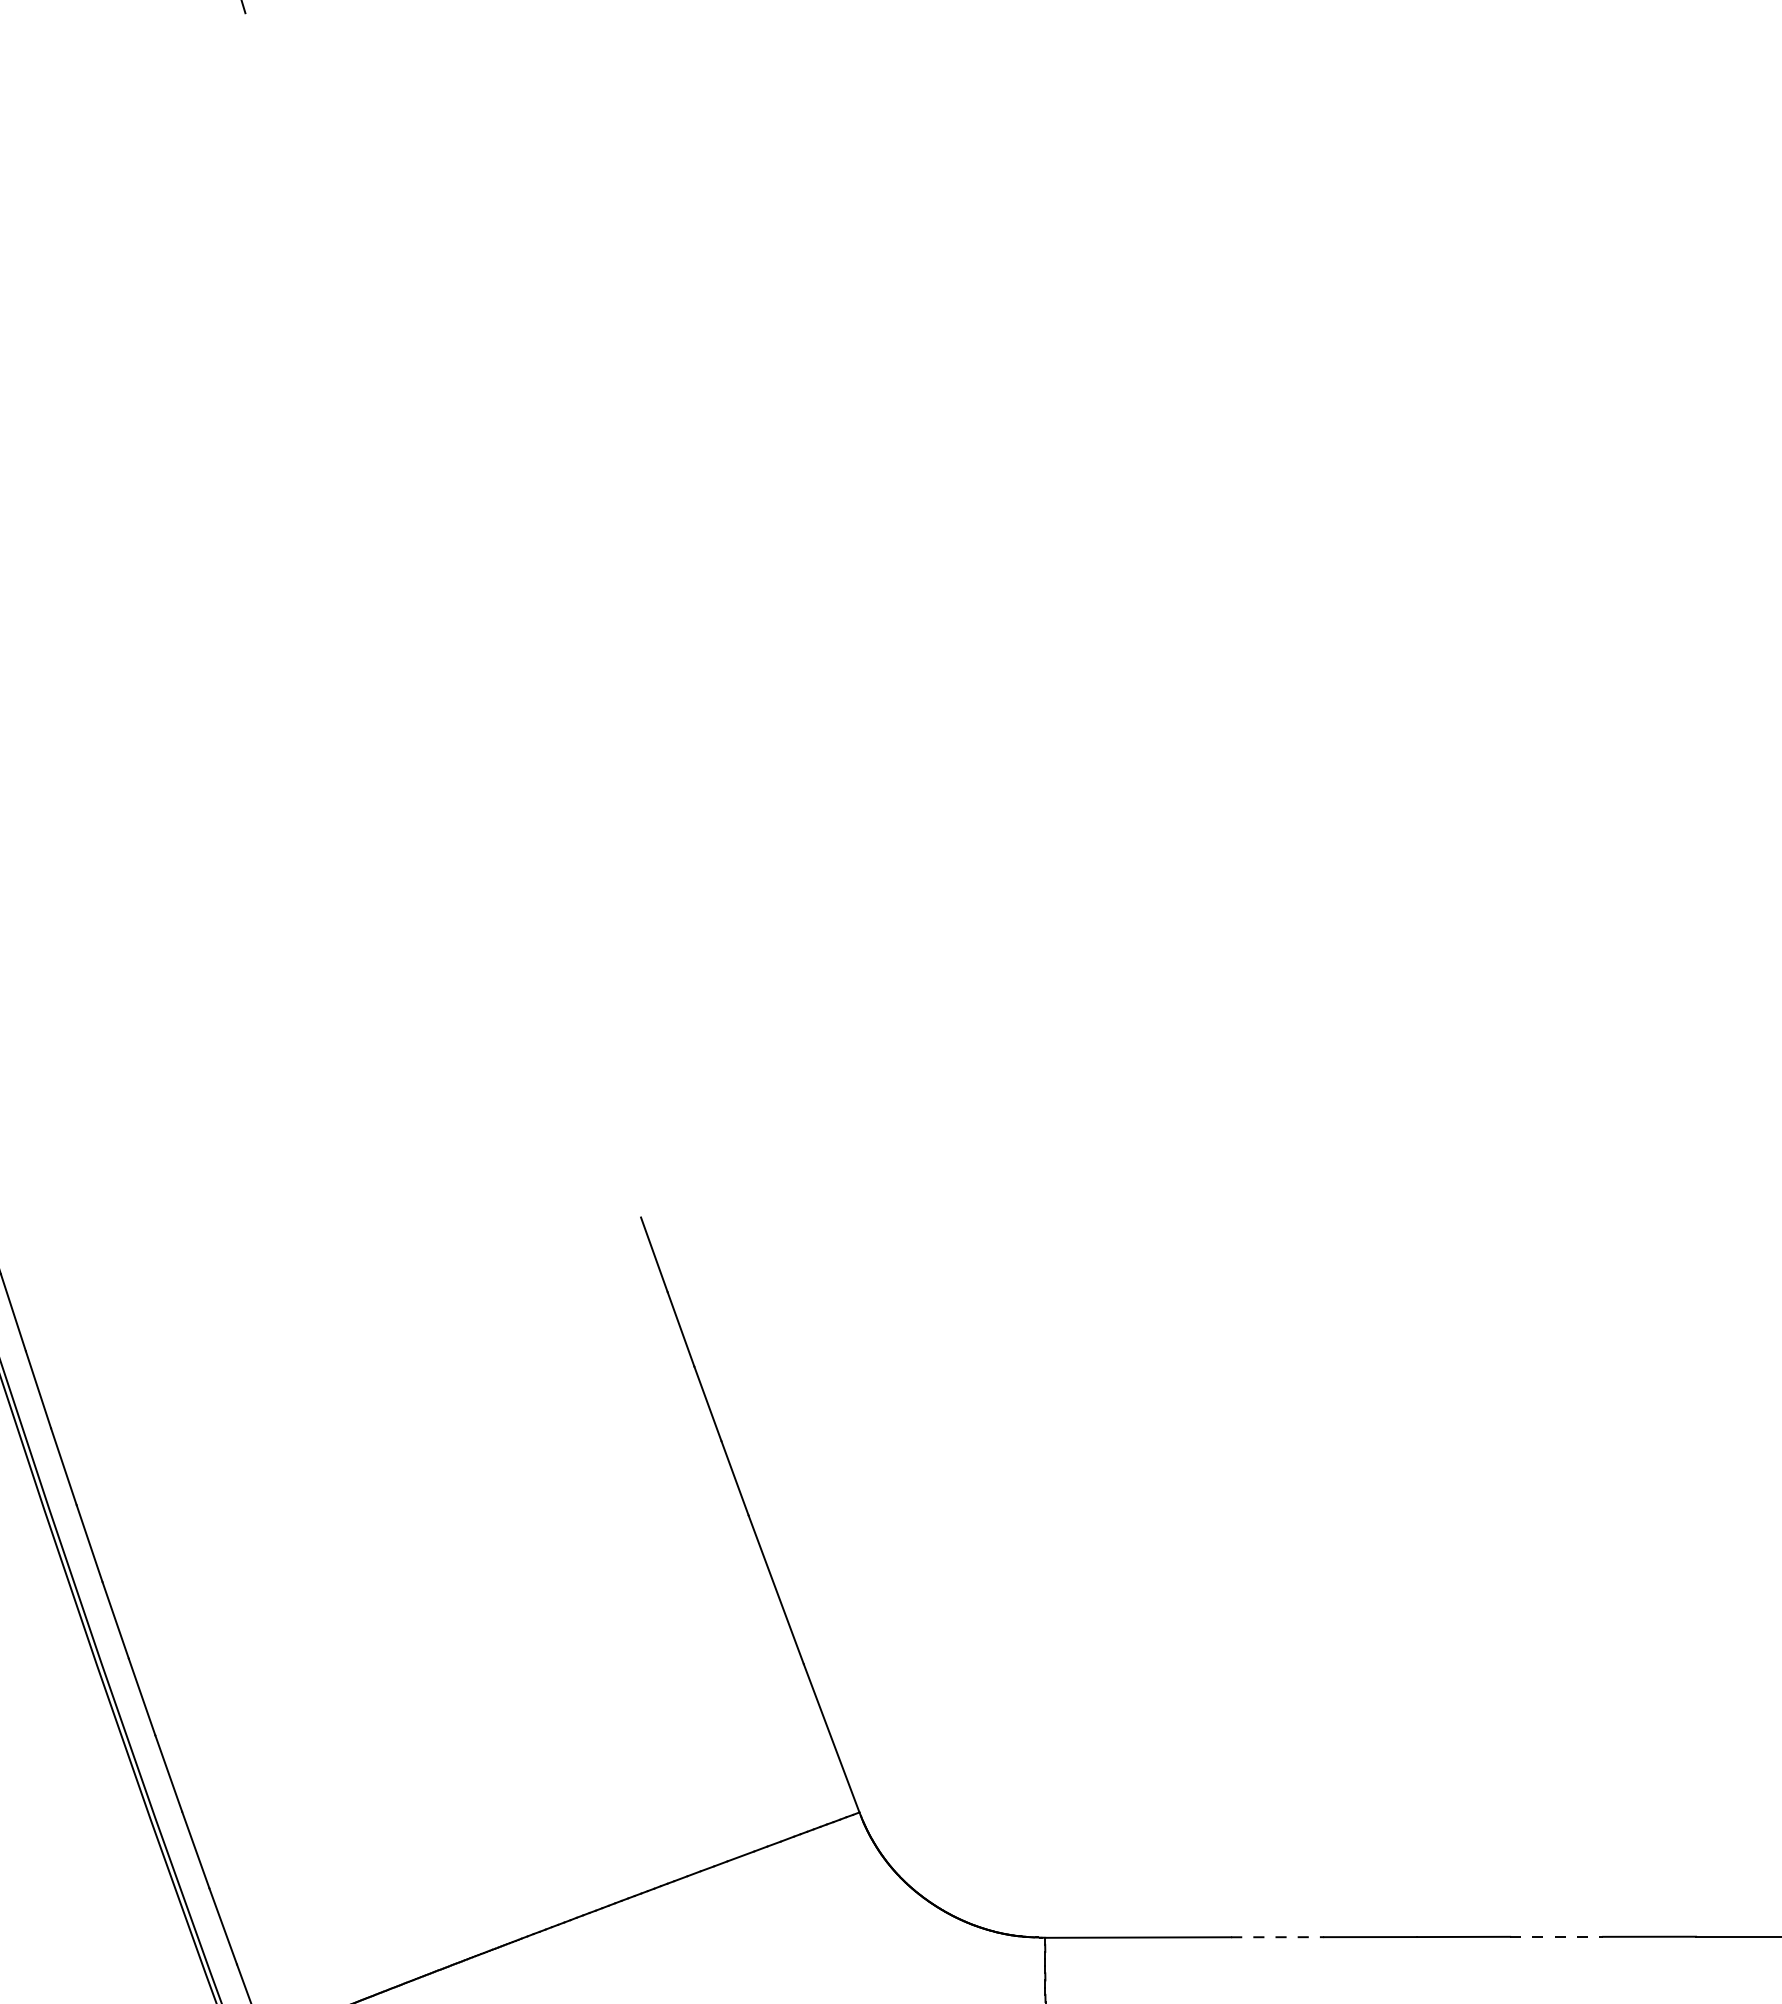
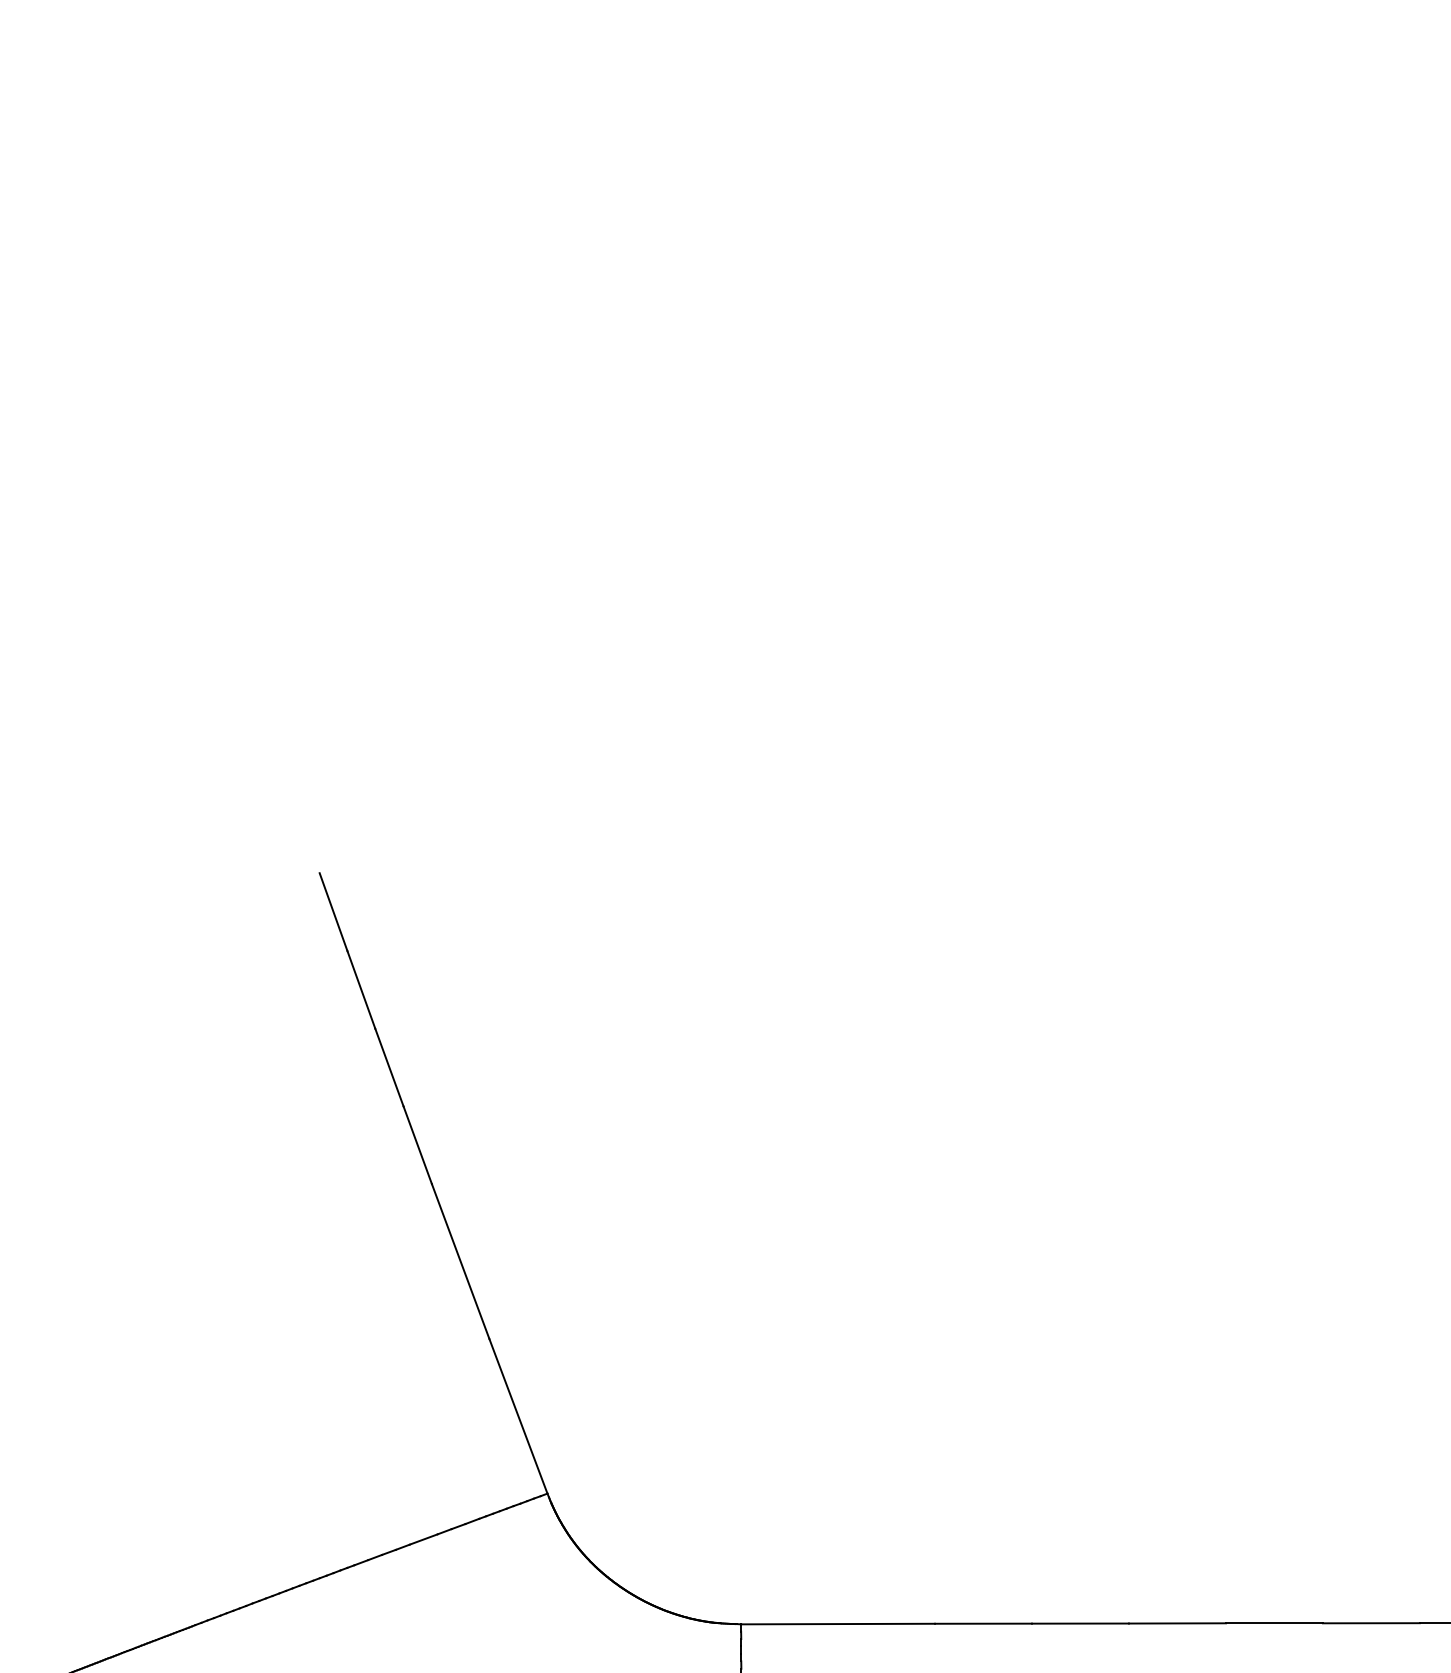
line: (1557, 1936) -> (1275, 1622), dashed -> solid
line: (1278, 1937) -> (984, 1624), dashed -> solid

